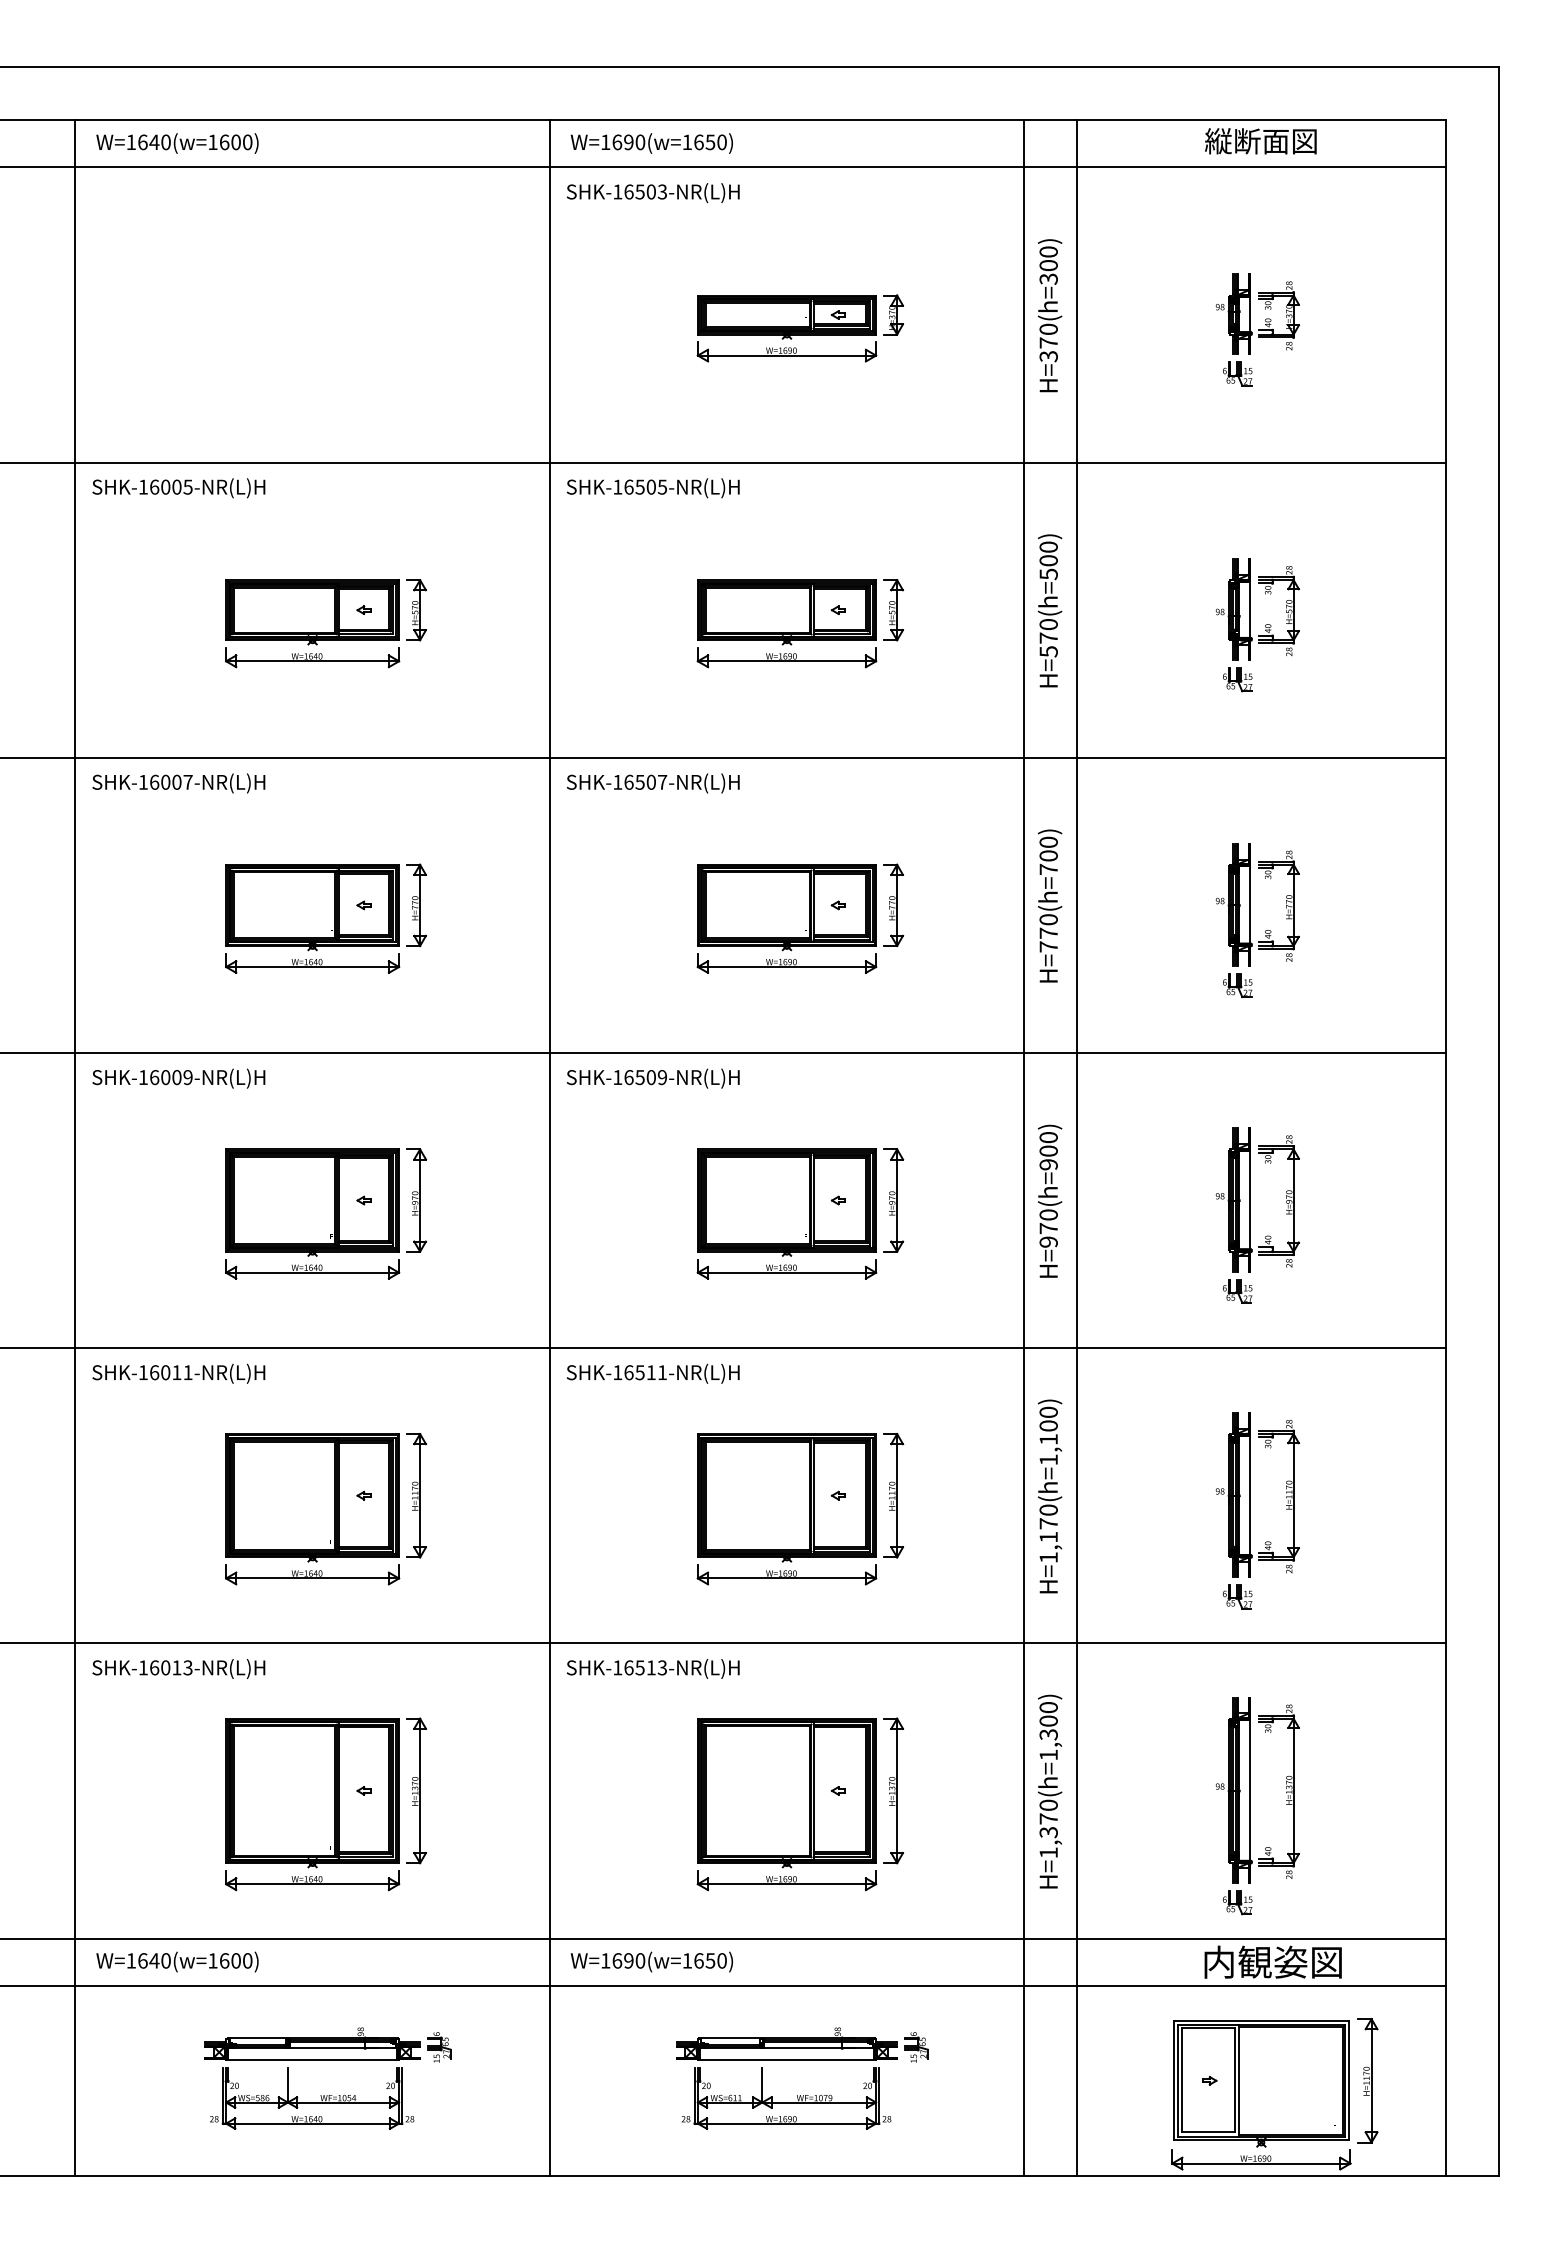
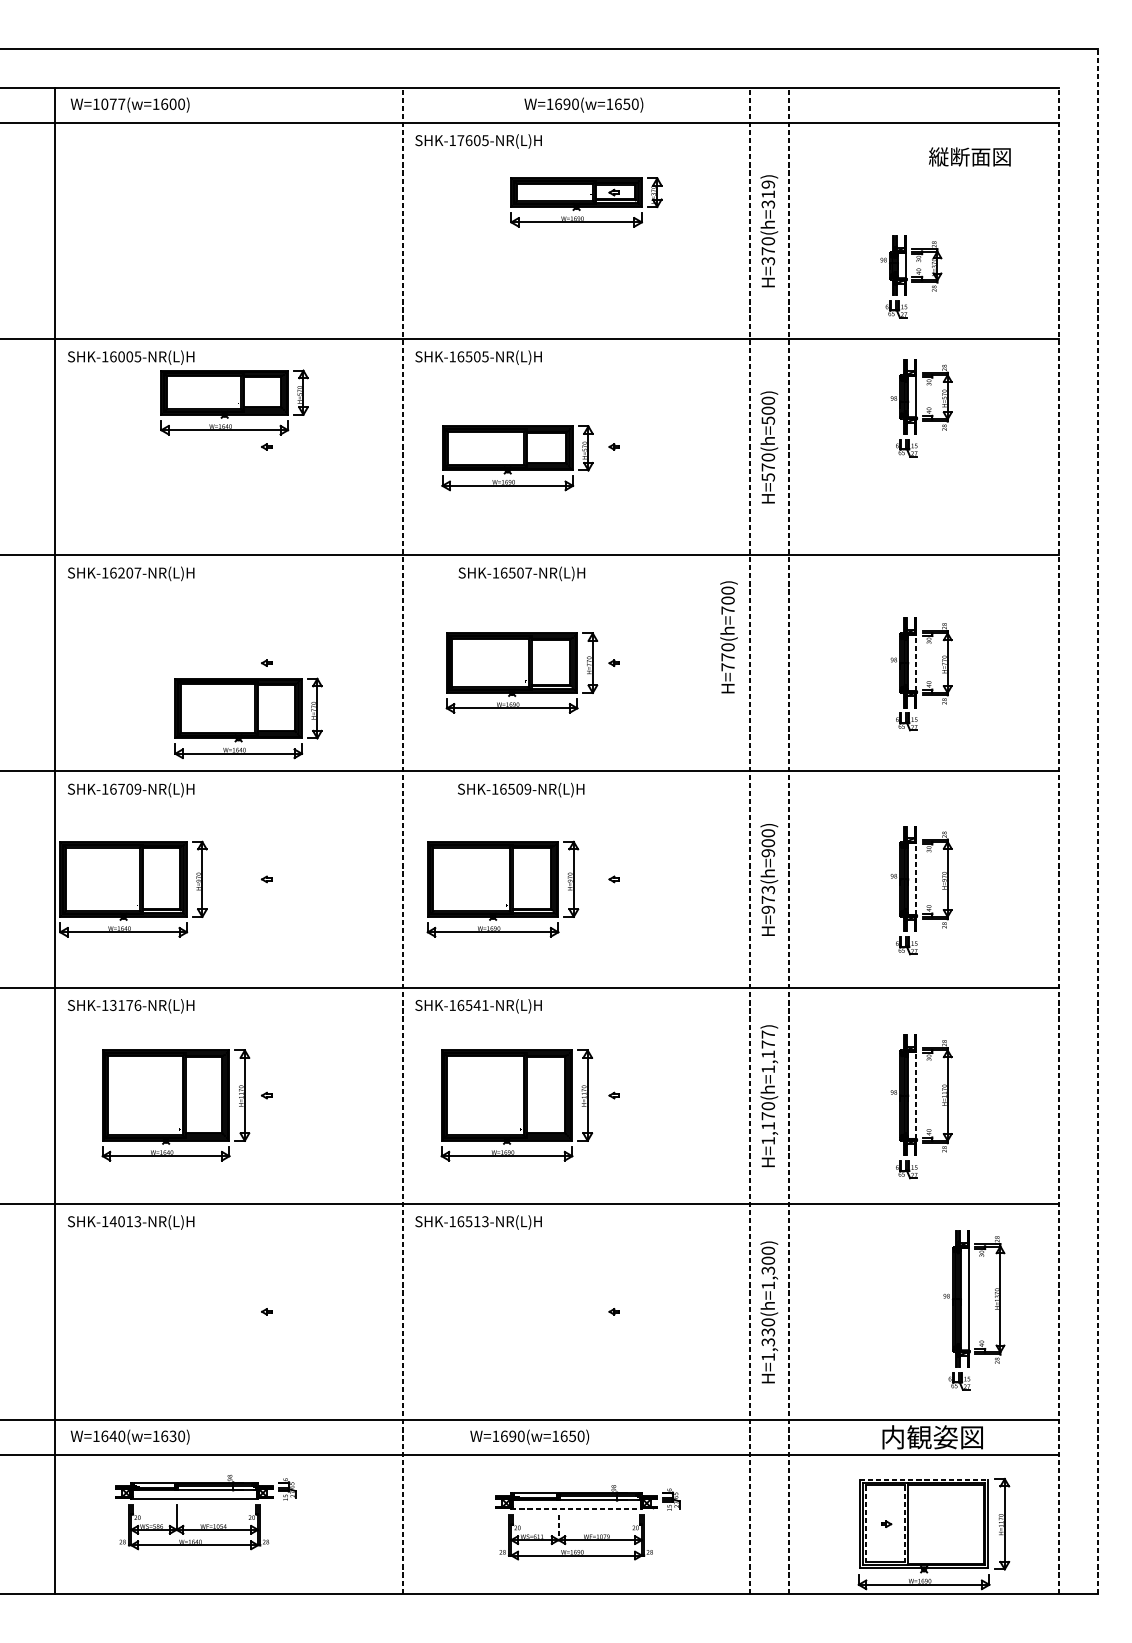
text: (1260, 141) -> (969, 157), moved
text: (154, 142) -> (113, 104), W=1640(w=1600) -> W=1077(w=1600)
text: (651, 143) -> (583, 105), moved
text: (645, 191) -> (472, 140), SHK-16503-NR(L)H -> SHK-17605-NR(L)H
text: (1048, 258) -> (768, 189), H=370(h=300) -> H=370(h=319)
part: (799, 328) -> (585, 202), moved
part: (1257, 329) -> (911, 276), moved
part: (325, 623) -> (234, 402), moved
part: (800, 623) -> (517, 458), moved
part: (1250, 625) -> (916, 408), moved
text: (165, 781) -> (121, 572), SHK-16007-NR(L)H -> SHK-16207-NR(L)H
text: (652, 783) -> (521, 573), moved
text: (1050, 905) -> (729, 636), moved
line: (1250, 905) -> (916, 663), solid -> dashed
part: (325, 918) -> (248, 718), moved
part: (800, 918) -> (522, 672), moved
text: (165, 1077) -> (121, 789), SHK-16009-NR(L)H -> SHK-16709-NR(L)H
text: (653, 1078) -> (521, 790), moved
line: (1498, 1121) -> (1097, 821), solid -> dashed
line: (549, 1147) -> (402, 840), solid -> dashed
line: (1024, 1147) -> (750, 840), solid -> dashed
line: (1076, 1147) -> (788, 840), solid -> dashed
line: (1445, 1147) -> (1058, 840), solid -> dashed
line: (1250, 1199) -> (916, 878), solid -> dashed
part: (326, 1213) -> (133, 888), moved
part: (800, 1213) -> (503, 888), moved
text: (1048, 1214) -> (768, 889), H=970(h=900) -> H=973(h=900)
text: (170, 1372) -> (125, 1005), SHK-16011-NR(L)H -> SHK-13176-NR(L)H
text: (651, 1372) -> (477, 1005), SHK-16511-NR(L)H -> SHK-16541-NR(L)H
text: (1048, 1418) -> (768, 1039), H=1,170(h=1,100) -> H=1,170(h=1,177)
line: (1250, 1495) -> (916, 1095), solid -> dashed
part: (326, 1509) -> (176, 1105), moved
part: (800, 1509) -> (516, 1105), moved
text: (154, 1667) -> (113, 1221), SHK-16013-NR(L)H -> SHK-14013-NR(L)H
part: (326, 1804) -> (239, 1321), removed
part: (800, 1804) -> (586, 1321), removed
part: (1250, 1806) -> (968, 1310), moved
text: (1048, 1818) -> (768, 1332), H=1,370(h=1,300) -> H=1,330(h=1,300)
text: (235, 1960) -> (172, 1436), W=1640(w=1600) -> W=1640(w=1630)
text: (651, 1961) -> (529, 1436), moved
line: (1261, 2020) -> (924, 1480), solid -> dashed
line: (787, 2060) -> (576, 1509), solid -> dashed
line: (1182, 2079) -> (866, 1523), solid -> dashed
line: (1234, 2079) -> (904, 1523), solid -> dashed
line: (762, 2085) -> (558, 1527), solid -> dashed
part: (327, 2095) -> (205, 1524), moved

